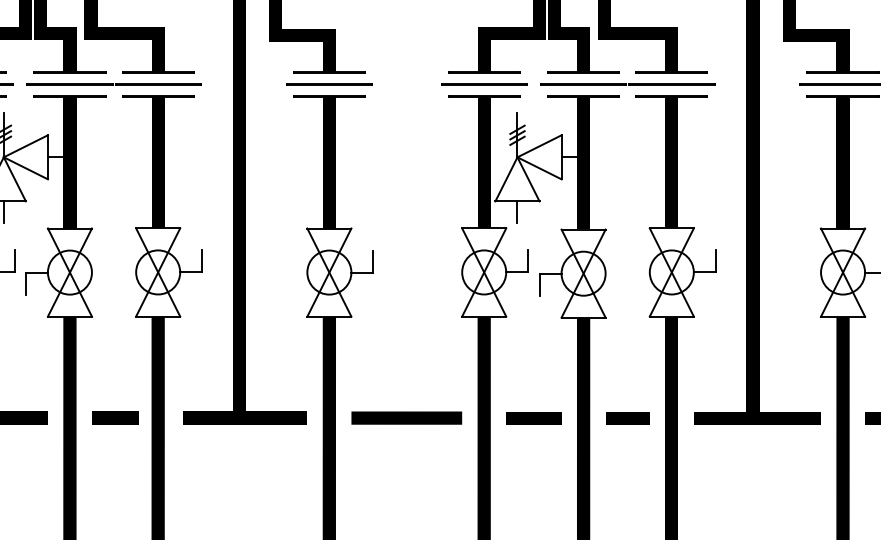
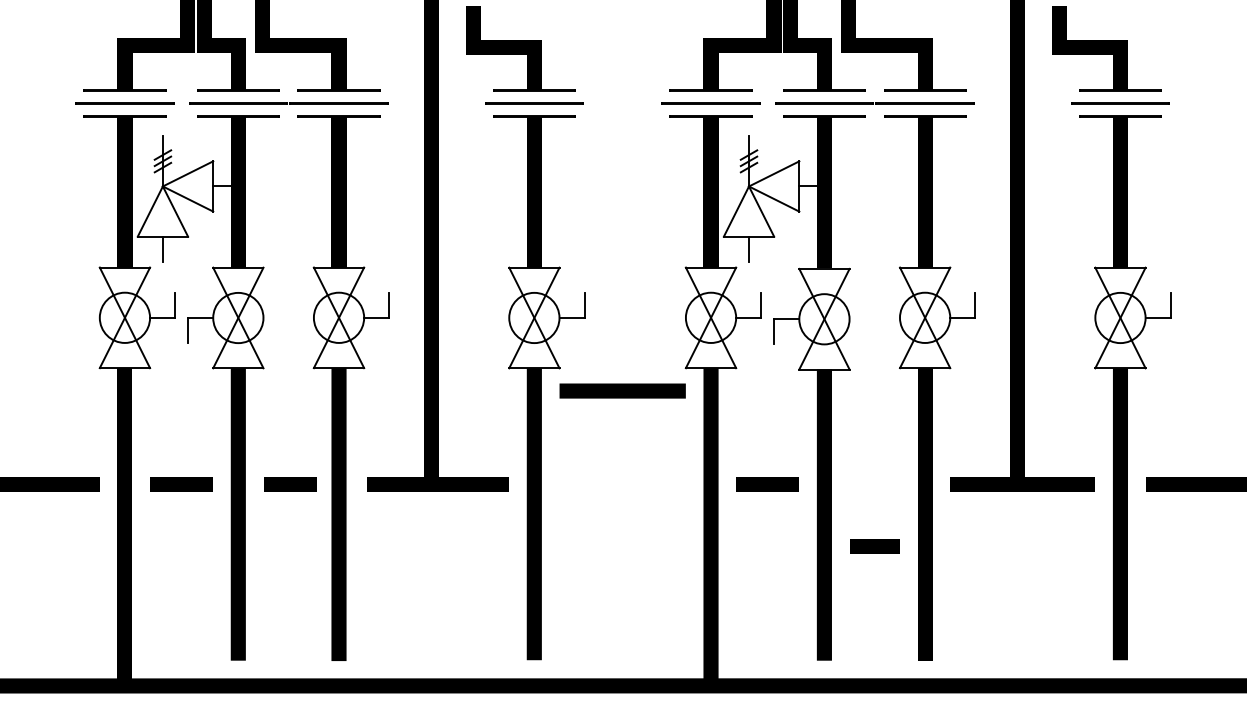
line: (406, 417) -> (622, 390), moved
line: (627, 418) -> (874, 546), moved

